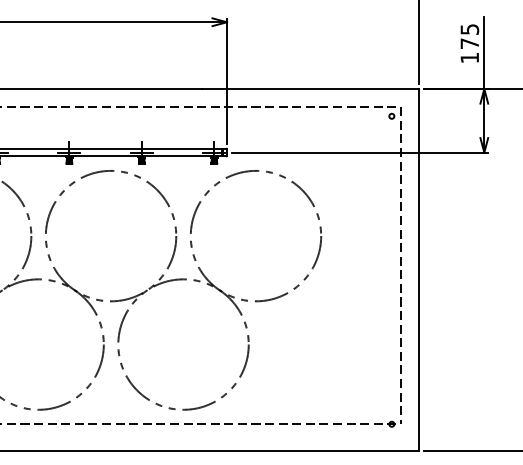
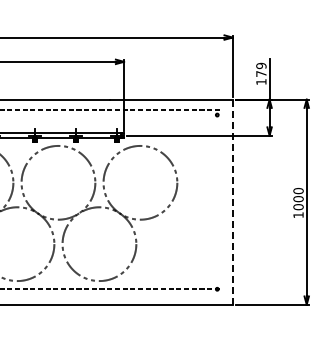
text: (469, 28) -> (261, 65), 175 -> 179
line: (401, 265) -> (222, 199), removed
line: (418, 270) -> (232, 202), solid -> dashed

